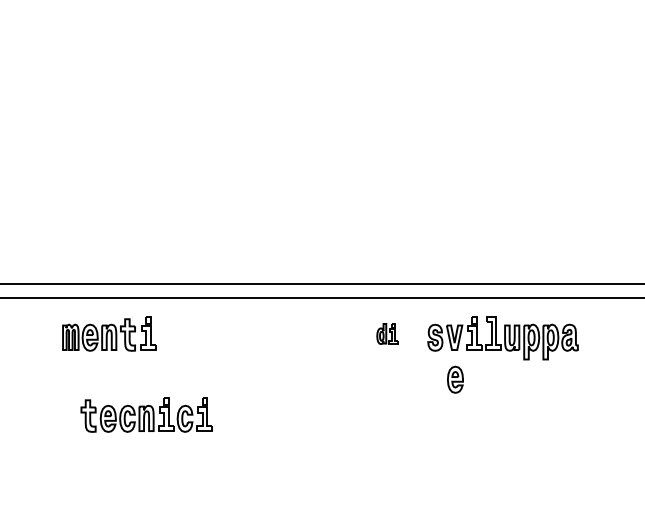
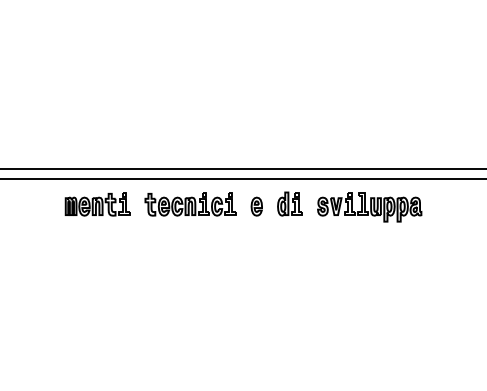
part: (386, 333) -> (289, 203), size x1.67
part: (454, 379) -> (256, 206), moved
part: (146, 415) -> (190, 204), moved

